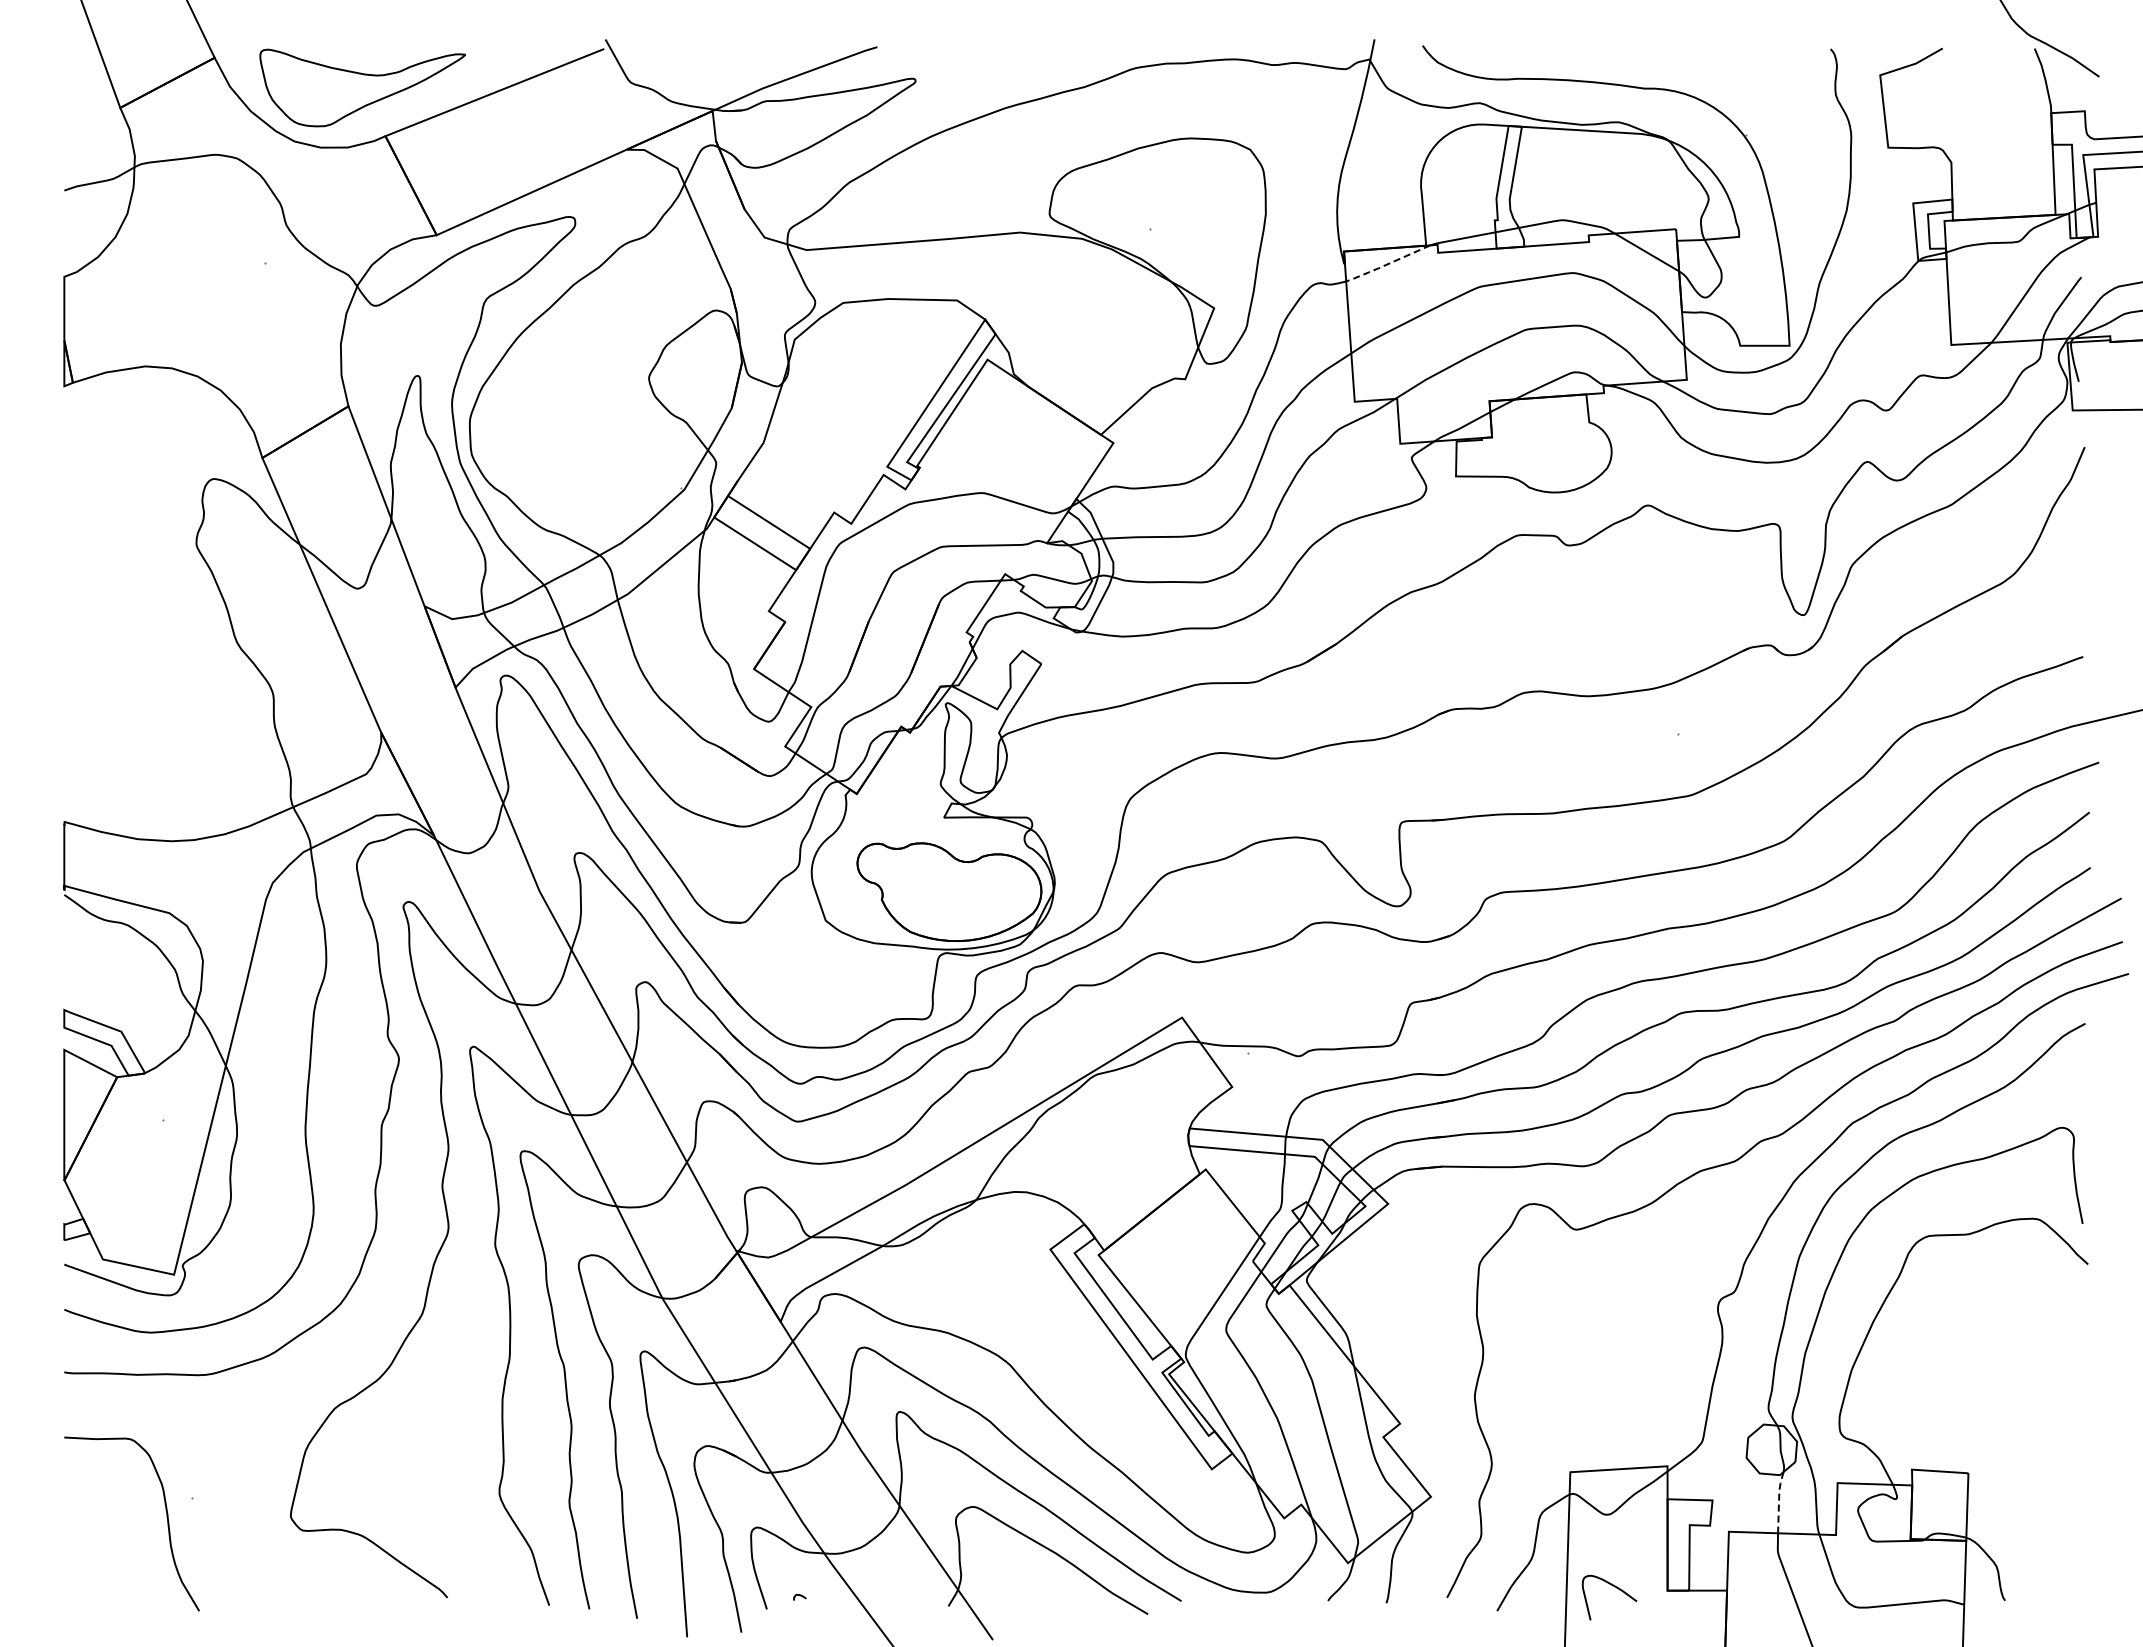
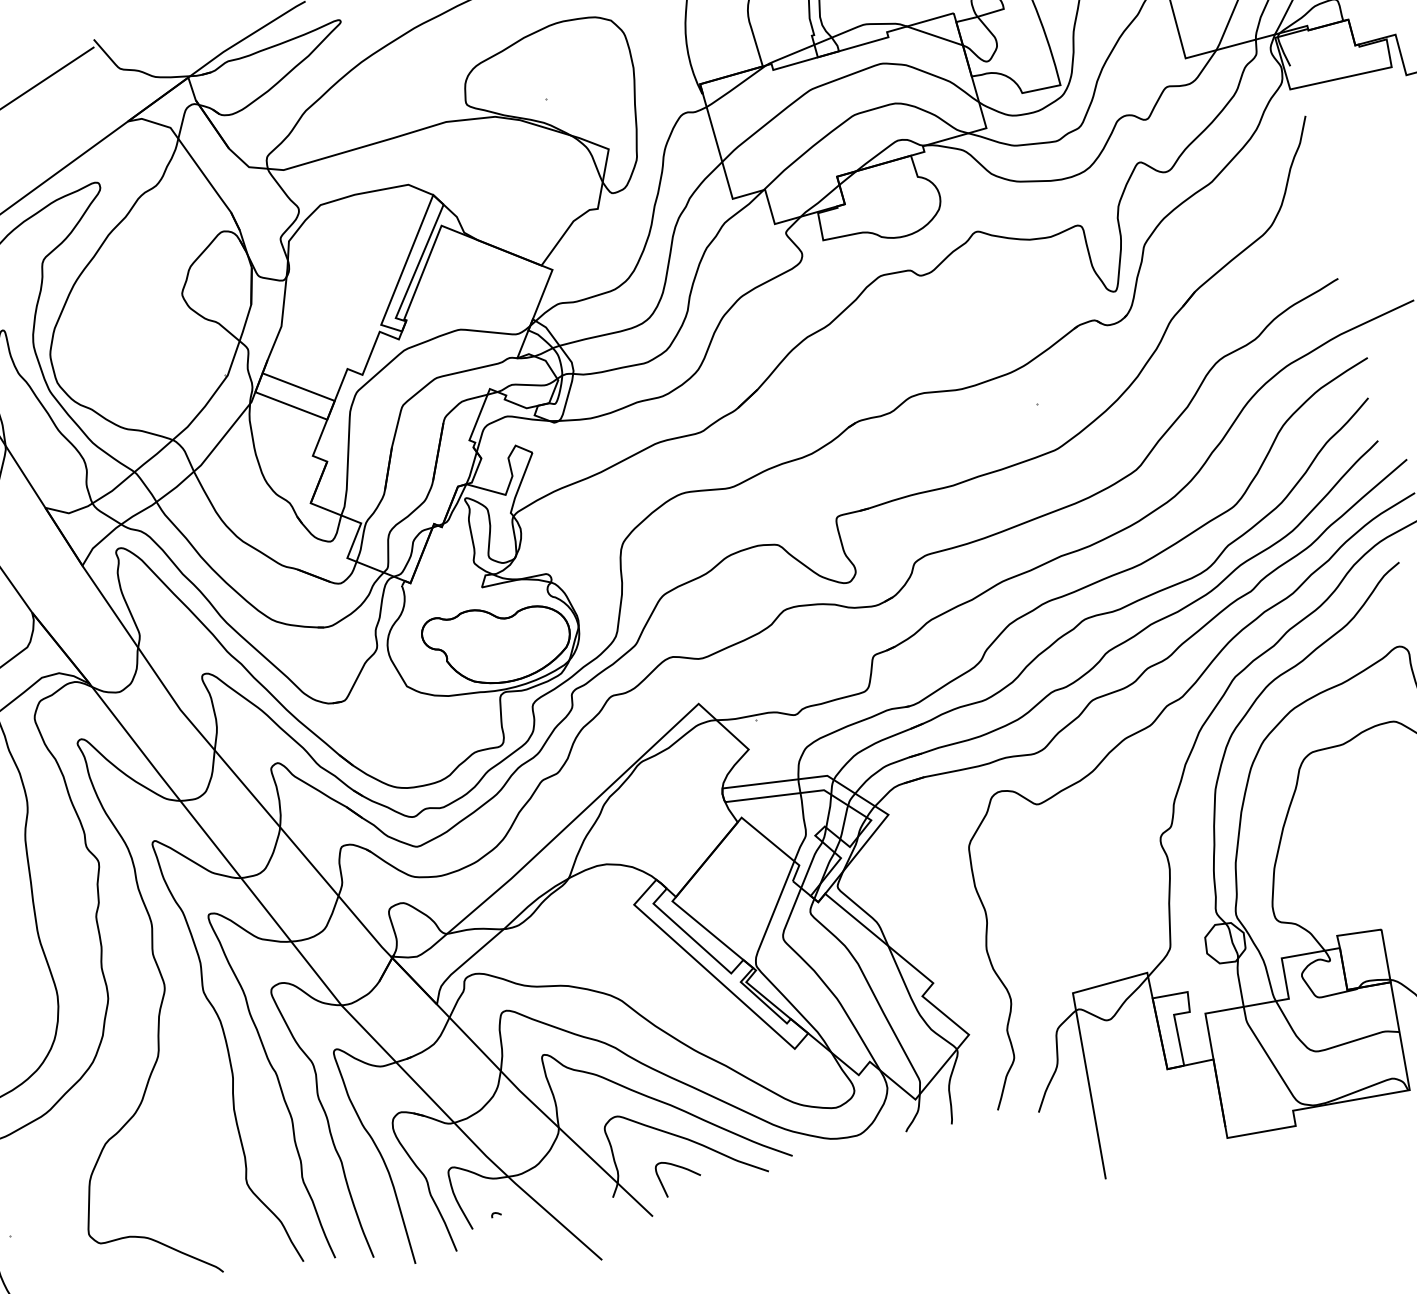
line: (1386, 264) -> (735, 87), dashed -> solid
line: (1779, 1501) -> (1239, 981), dashed -> solid
curve: (1614, 1587) -> (681, 1168), moved

